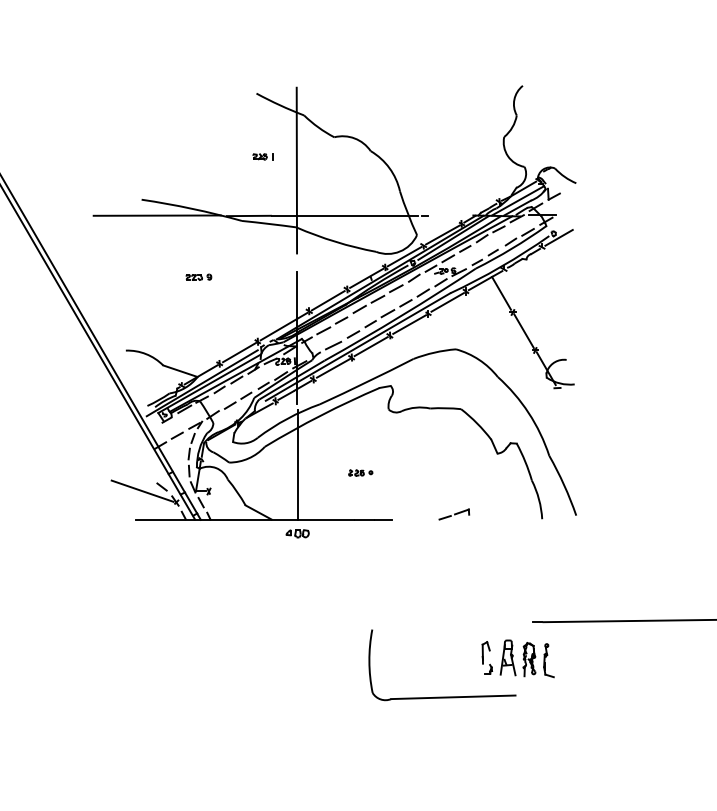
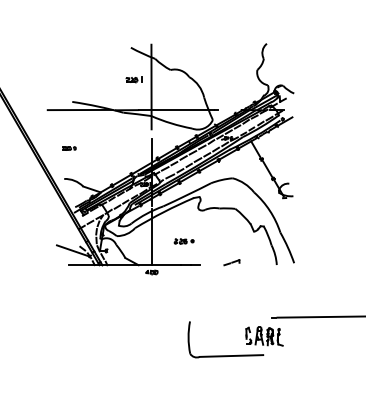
part: (261, 155) -> (133, 79), size x1.6
part: (198, 277) -> (69, 148), moved
part: (359, 473) -> (183, 241), size x1.6

